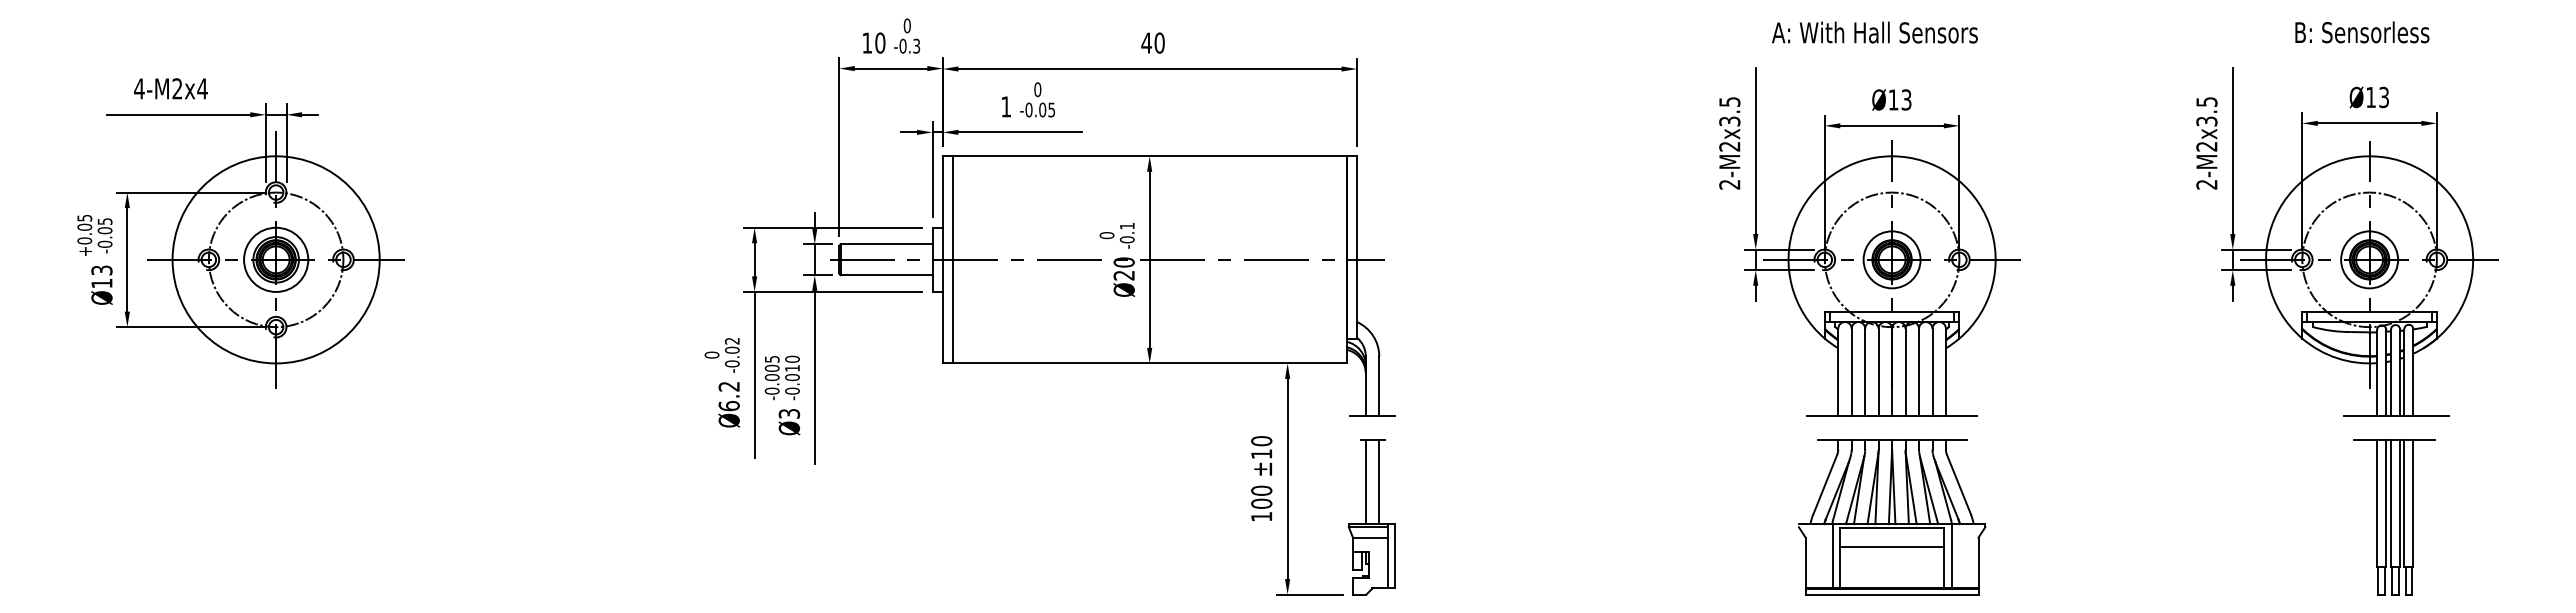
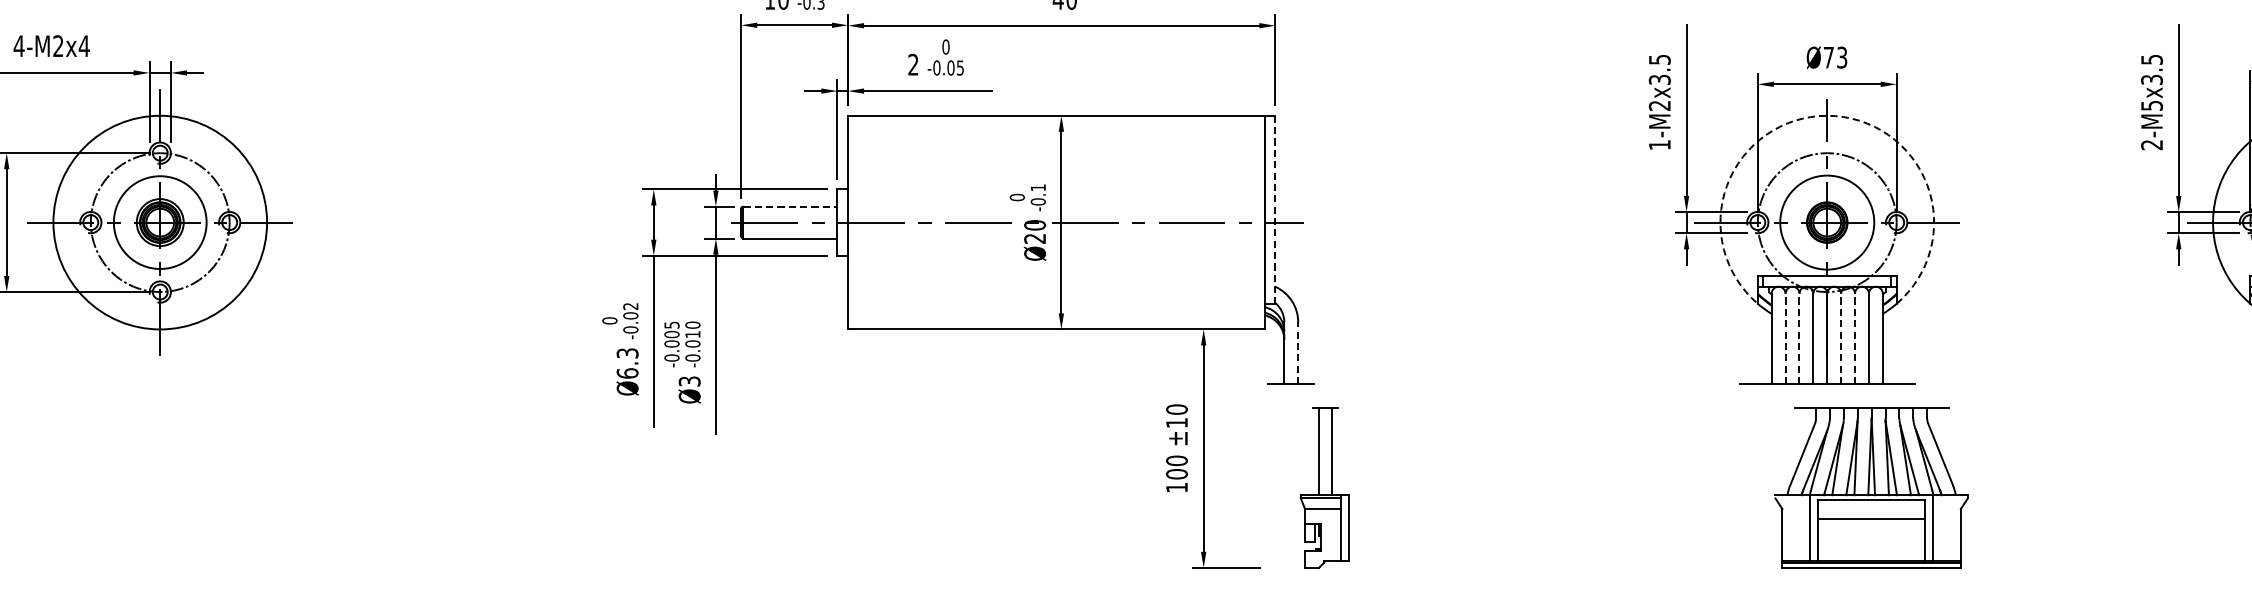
text: (1893, 99) -> (1828, 57), Ø13 -> Ø73
text: (1005, 106) -> (912, 64), 1 -> 2
text: (2206, 146) -> (2151, 105), 2-M2x3.5 -> 2-M5x3.5
arc: (1892, 156) -> (1827, 115), solid -> dashed
text: (1729, 184) -> (1659, 144), 2-M2x3.5 -> 1-M2x3.5
line: (886, 244) -> (789, 206), solid -> dashed
line: (1357, 247) -> (1275, 209), solid -> dashed
circle: (276, 259) -> (160, 222), size x1.4
line: (953, 259) -> (859, 222), removed
circle: (1891, 259) -> (1826, 222), size x1.6
line: (1851, 372) -> (1785, 338), solid -> dashed
line: (1865, 372) -> (1799, 338), solid -> dashed
line: (1905, 372) -> (1841, 338), solid -> dashed
line: (1919, 372) -> (1855, 338), solid -> dashed
text: (728, 386) -> (626, 353), Ø6.2 -> Ø6.3
line: (1379, 386) -> (1298, 353), solid -> dashed
part: (1371, 517) -> (1324, 488), moved
part: (1891, 517) -> (1871, 488), moved

